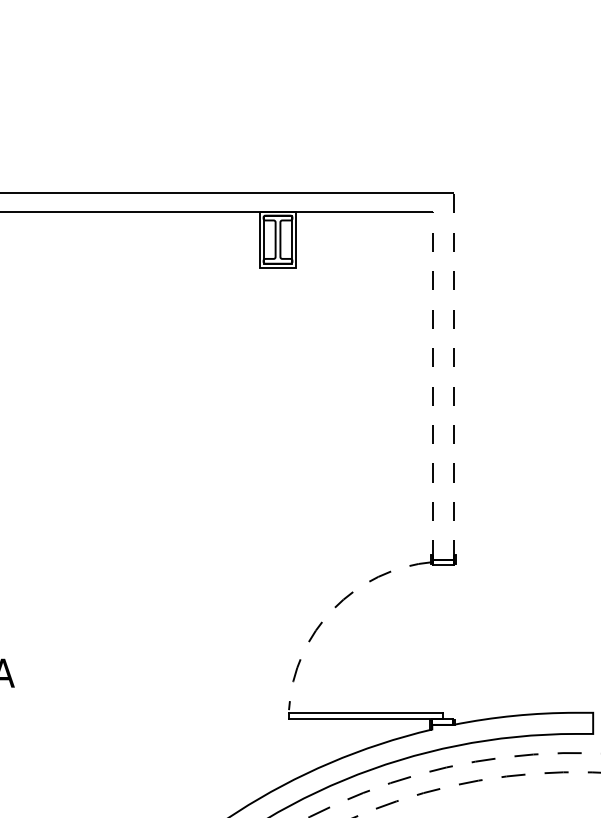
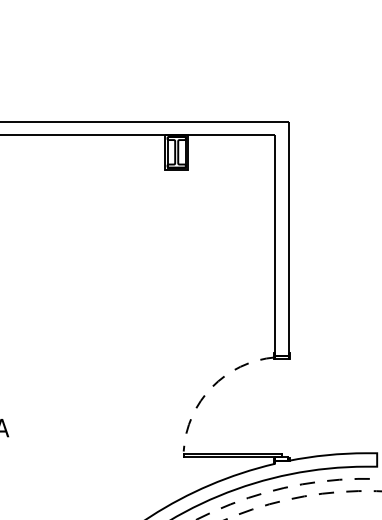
line: (453, 376) -> (288, 239), dashed -> solid
line: (433, 386) -> (275, 245), dashed -> solid

